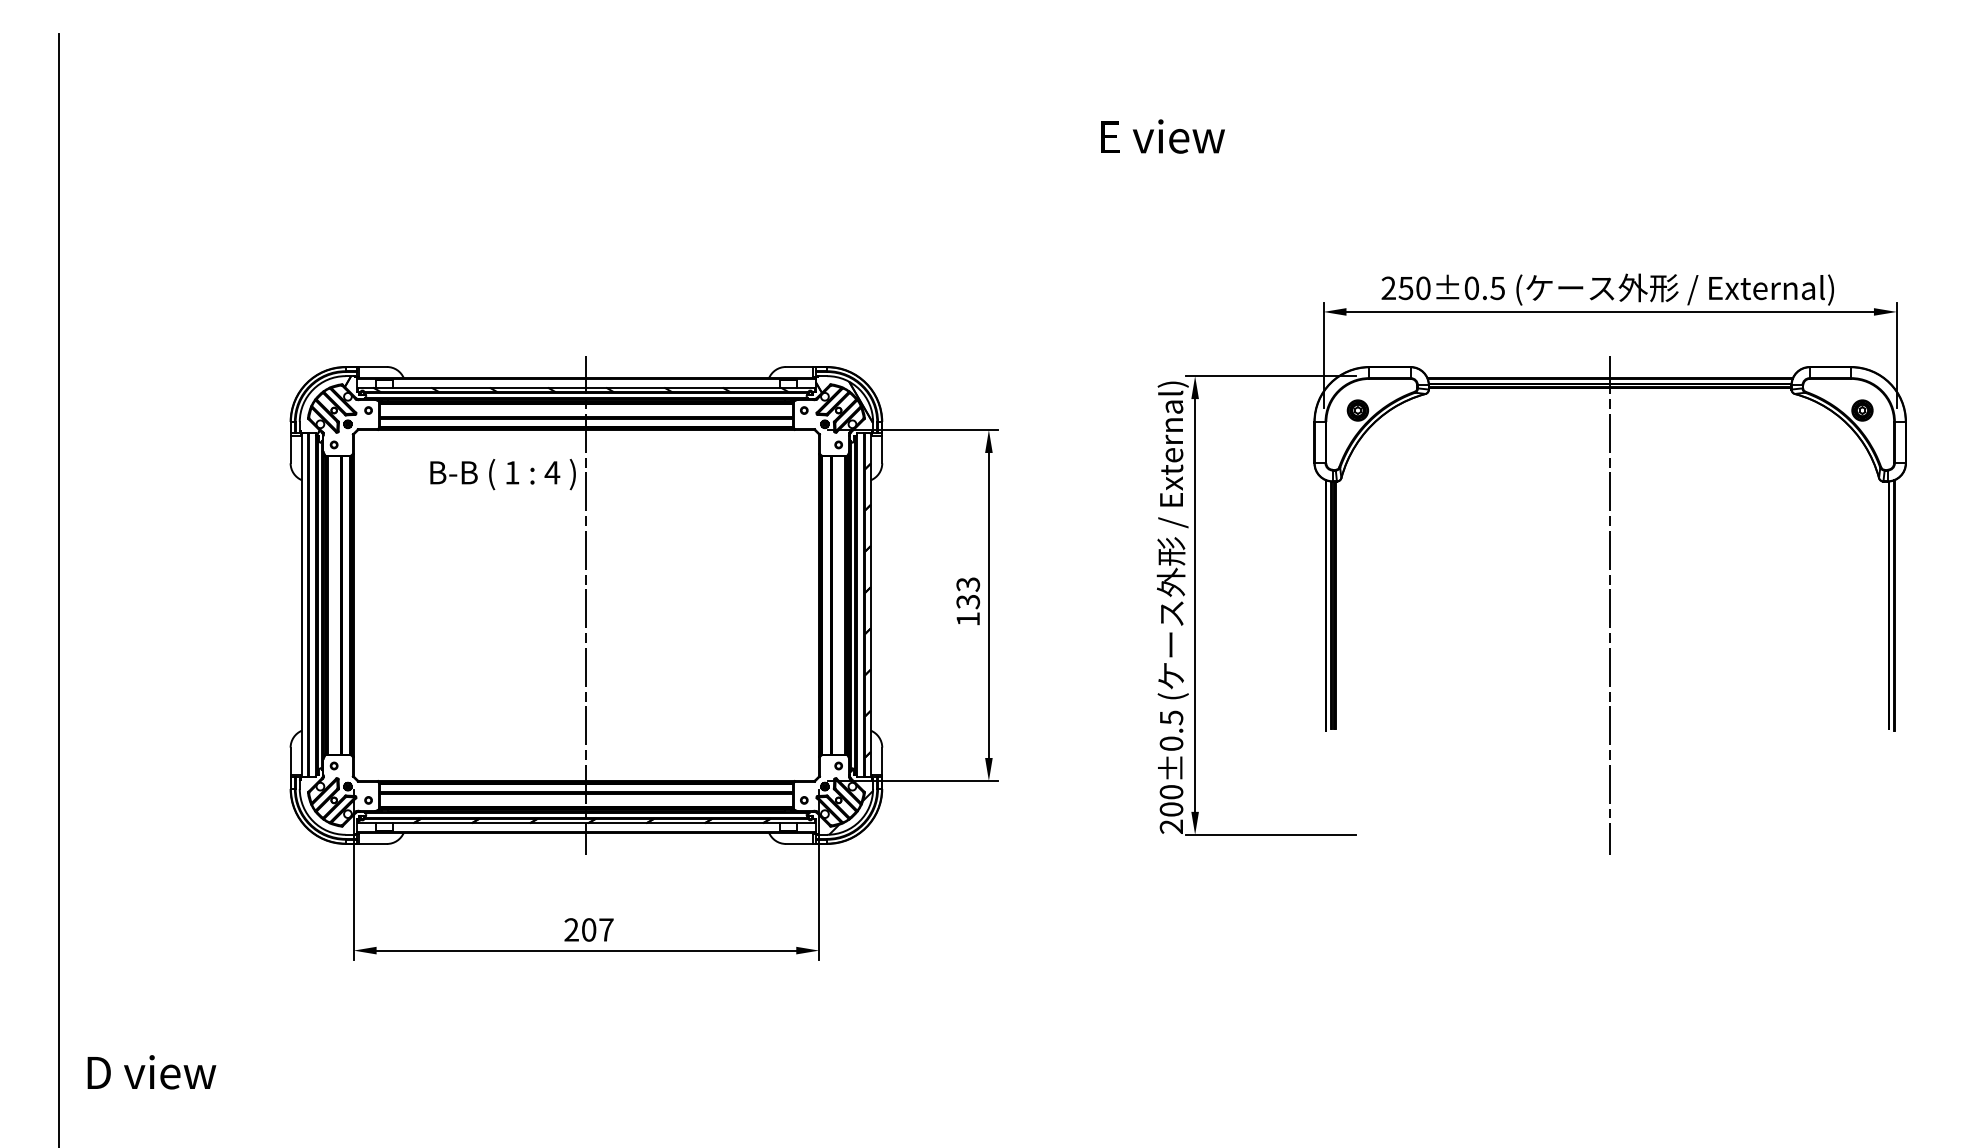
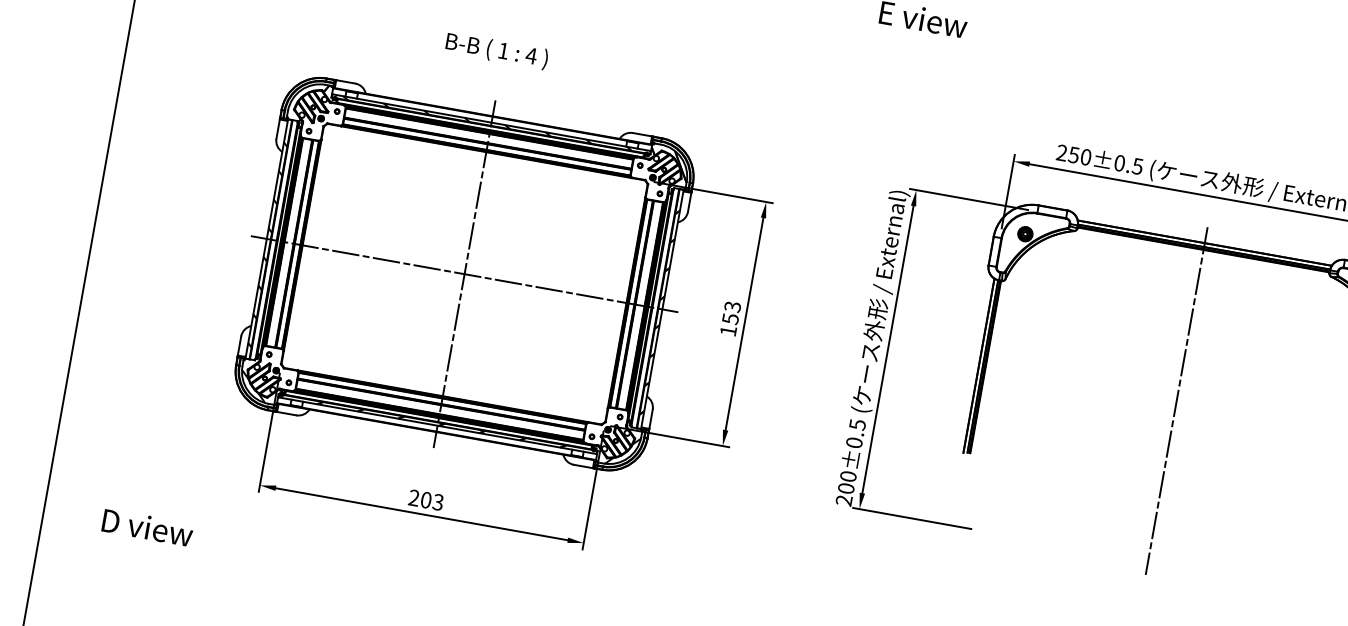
text: (502, 474) -> (496, 50), moved
text: (967, 601) -> (730, 318), 133 -> 153
line: (586, 605) -> (464, 274), added
hatch: (304, 613) -> (267, 244), added
hatch: (331, 802) -> (262, 379), added
text: (606, 929) -> (438, 502), 207 -> 203
text: (151, 1072) -> (147, 527), moved

